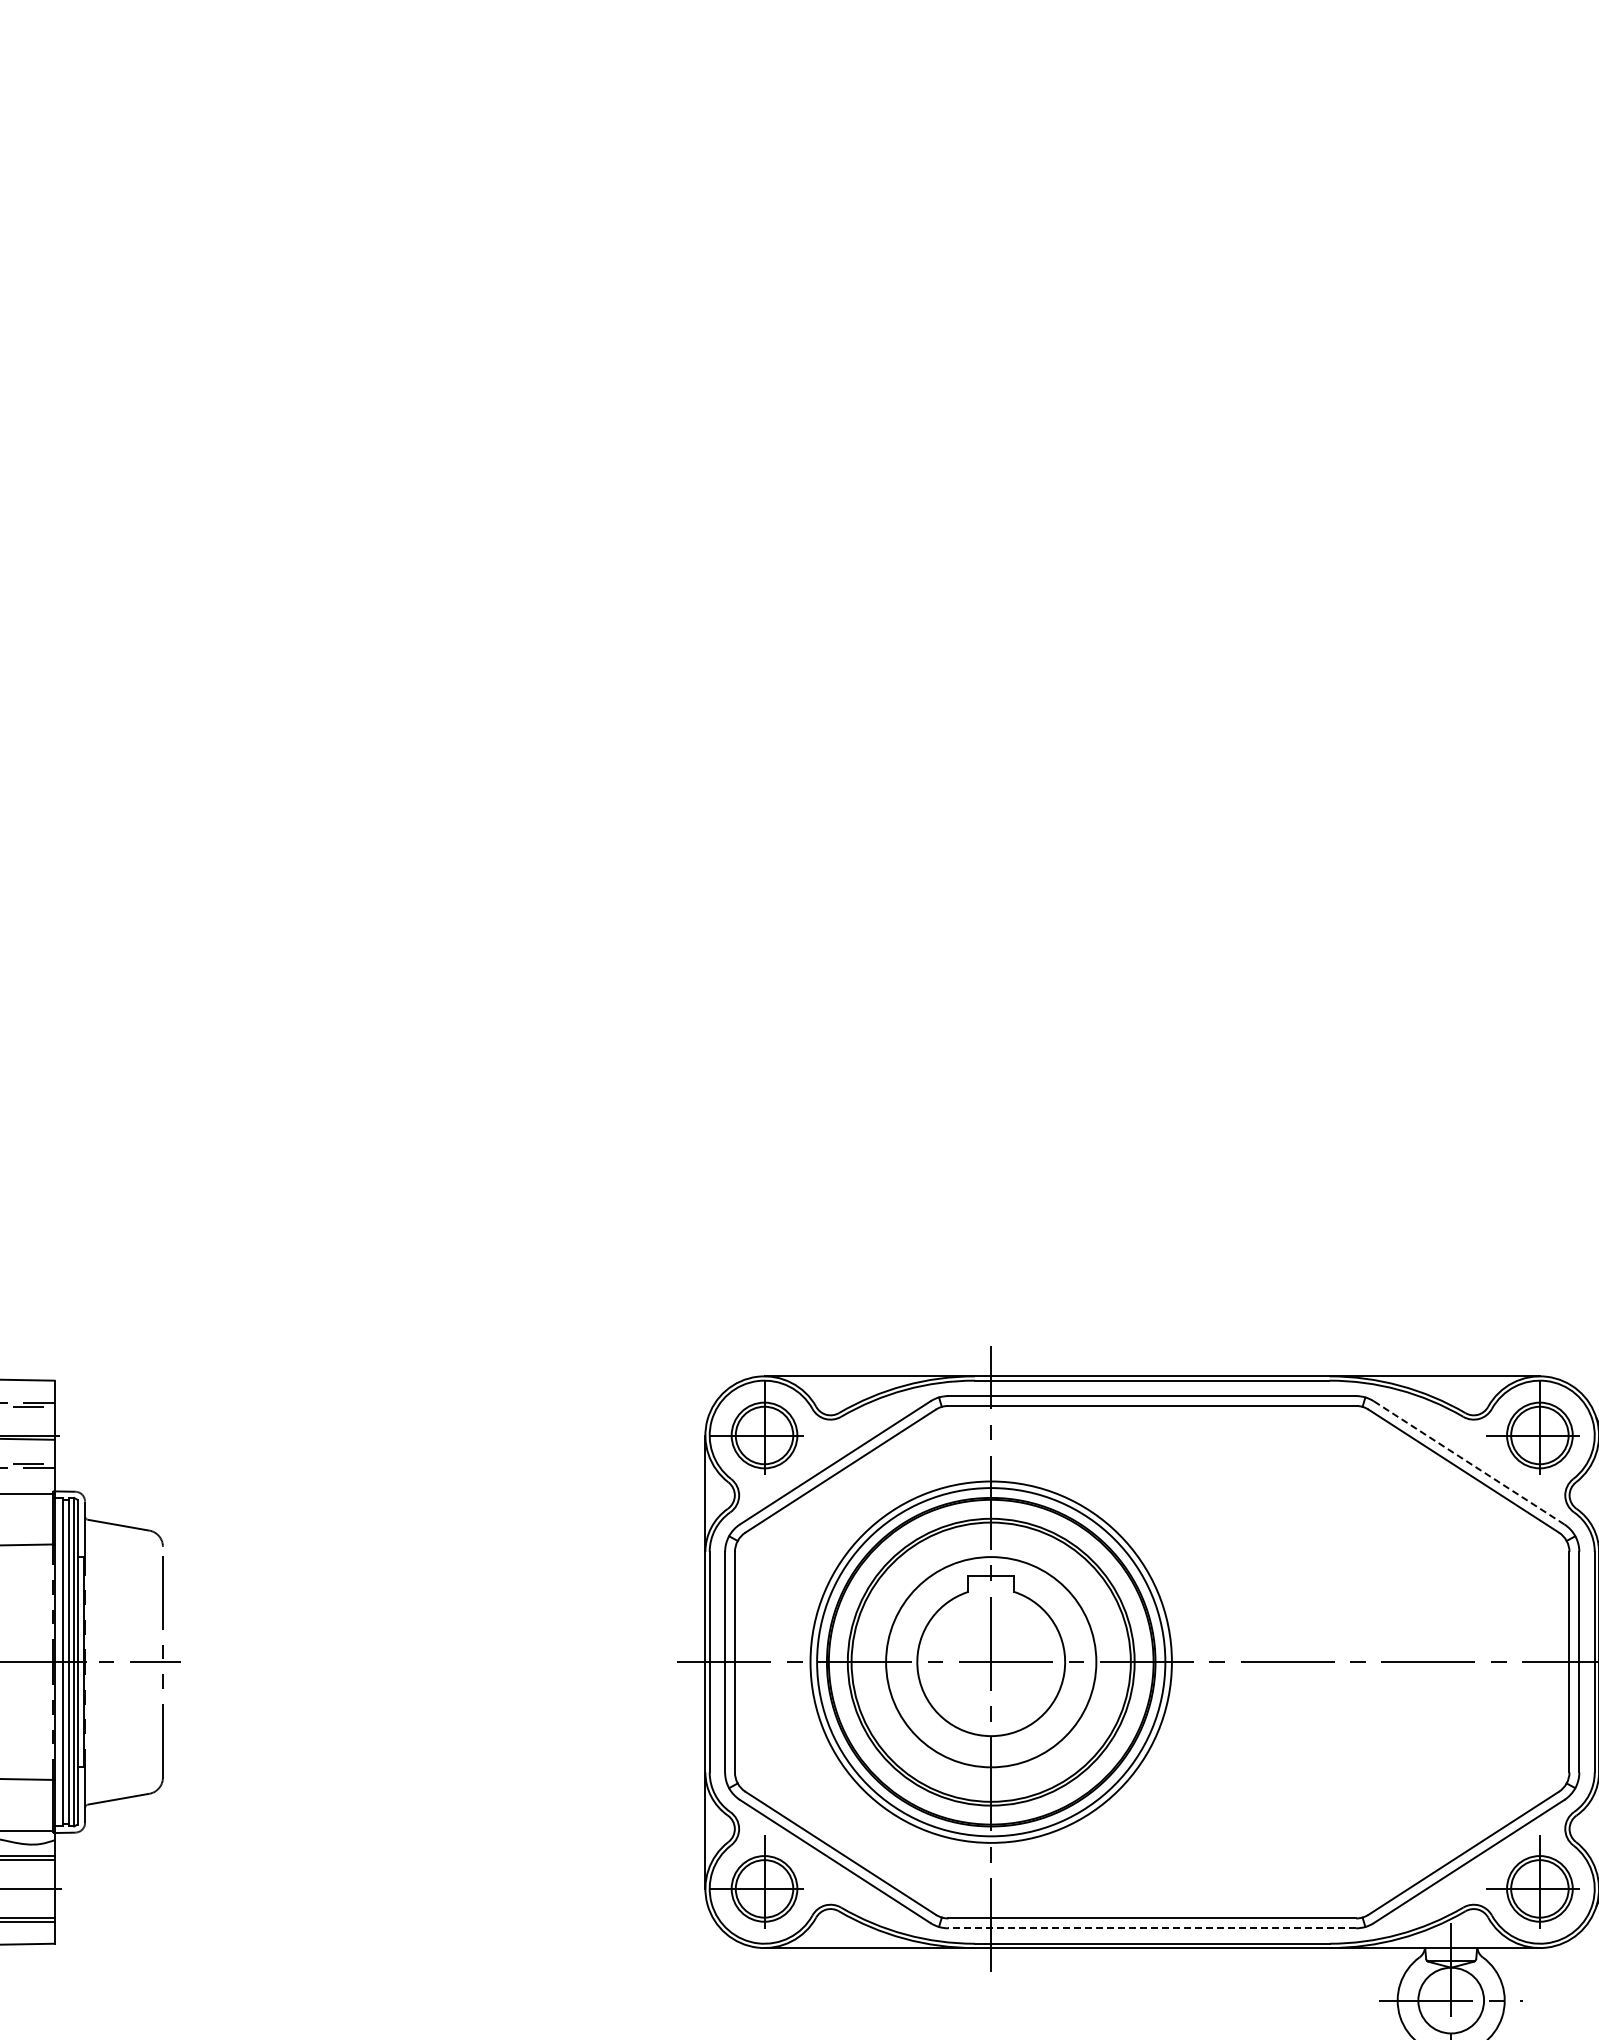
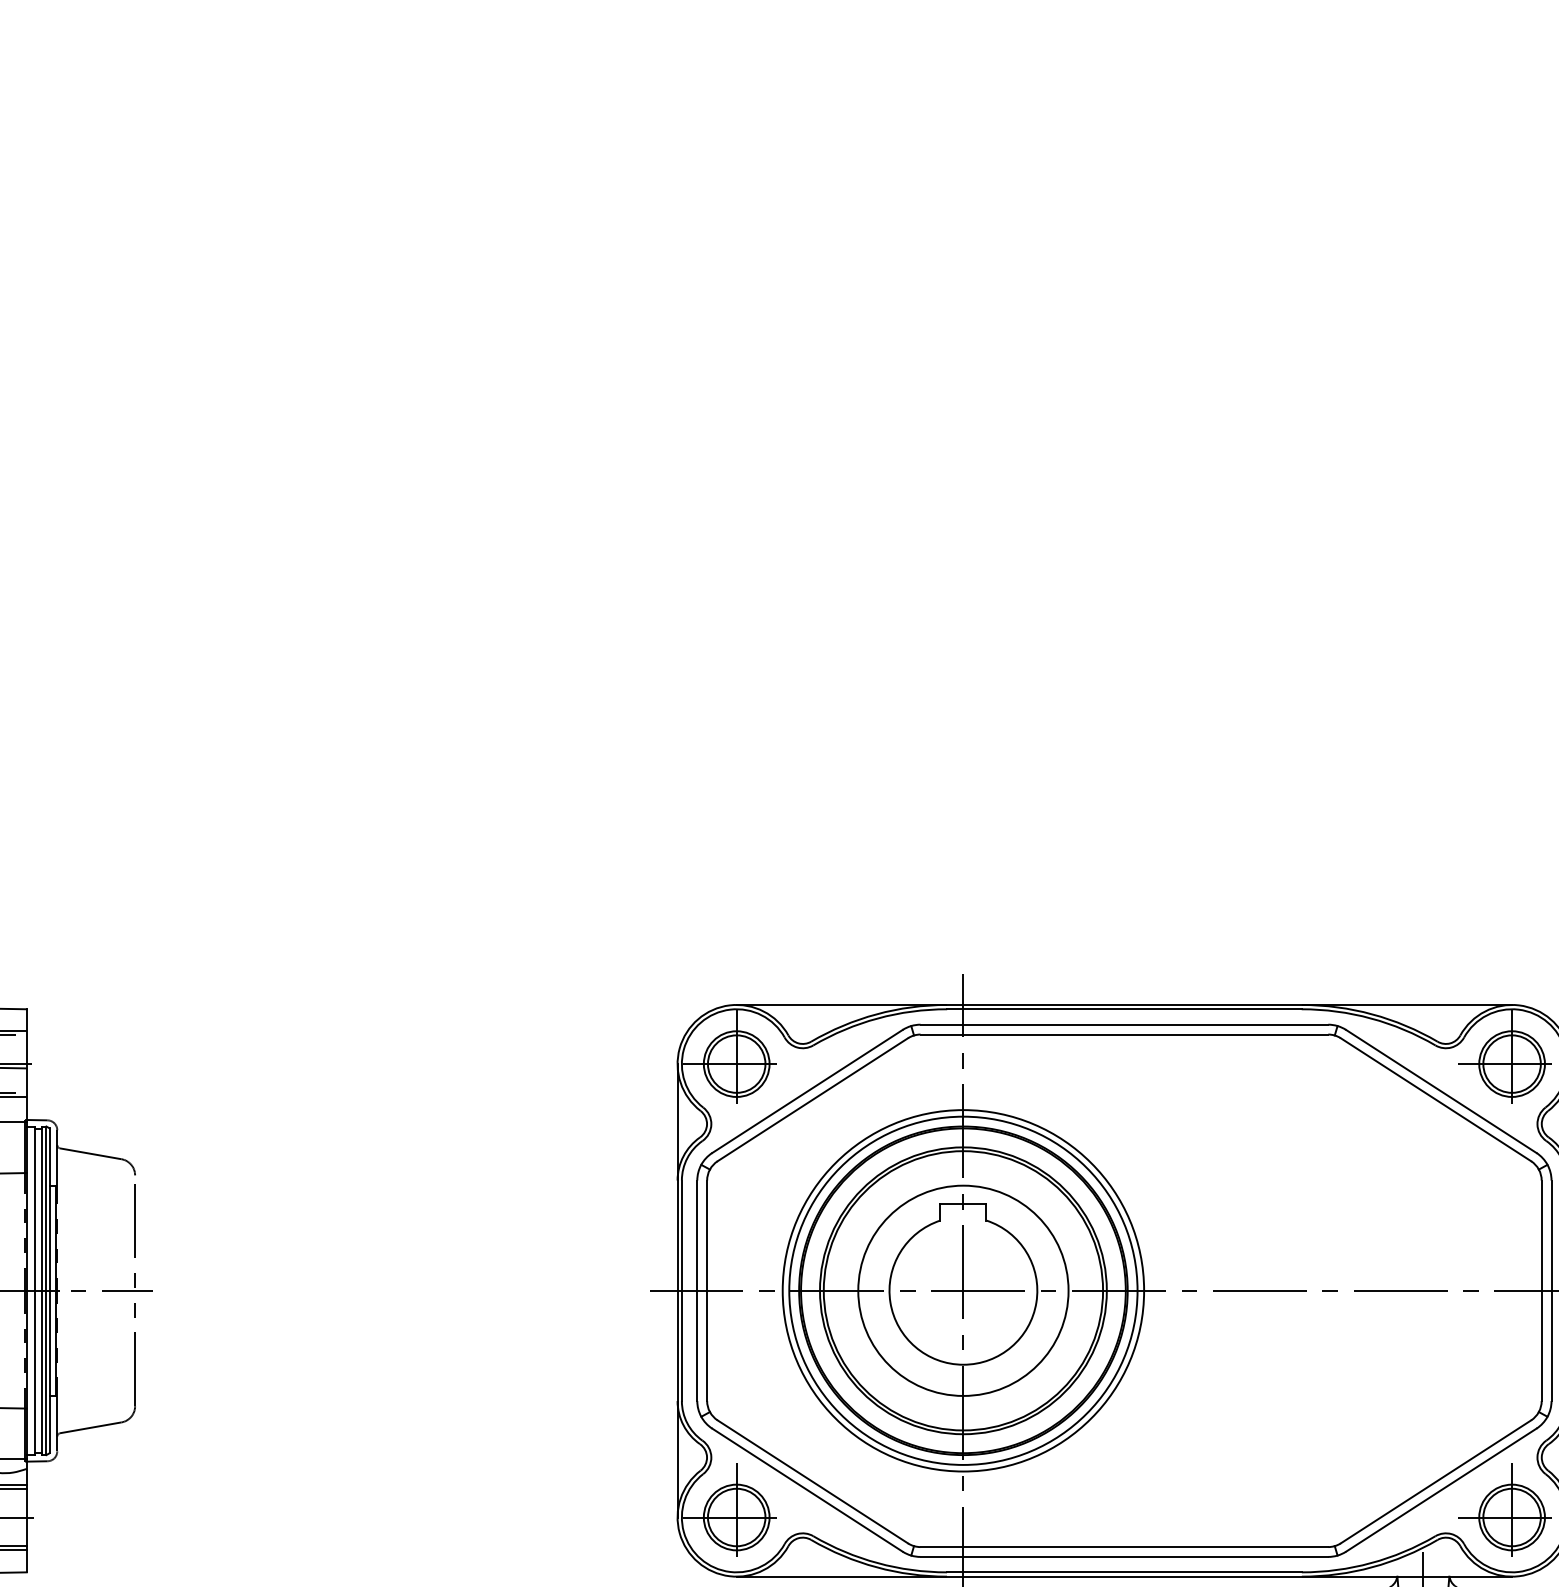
line: (1469, 1463) -> (1441, 1092), dashed -> solid
line: (1152, 1928) -> (1124, 1557), dashed -> solid

